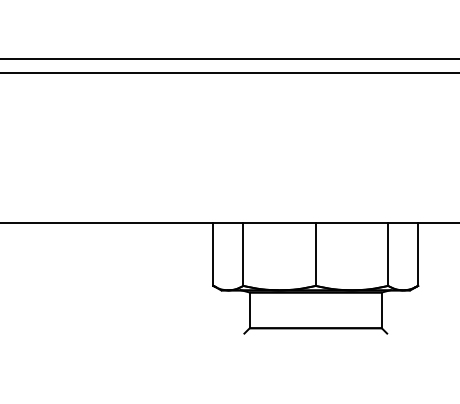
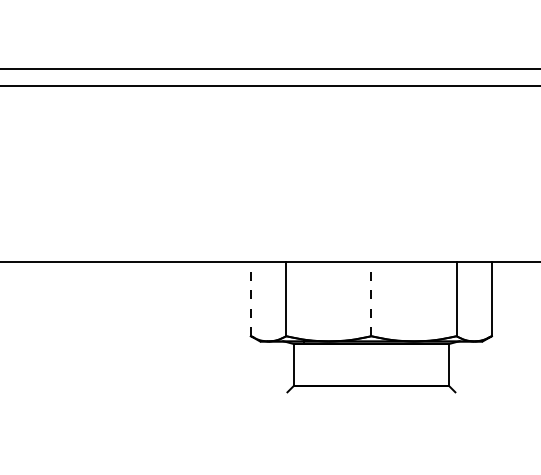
line: (213, 253) -> (251, 298), solid -> dashed
line: (315, 253) -> (371, 298), solid -> dashed

